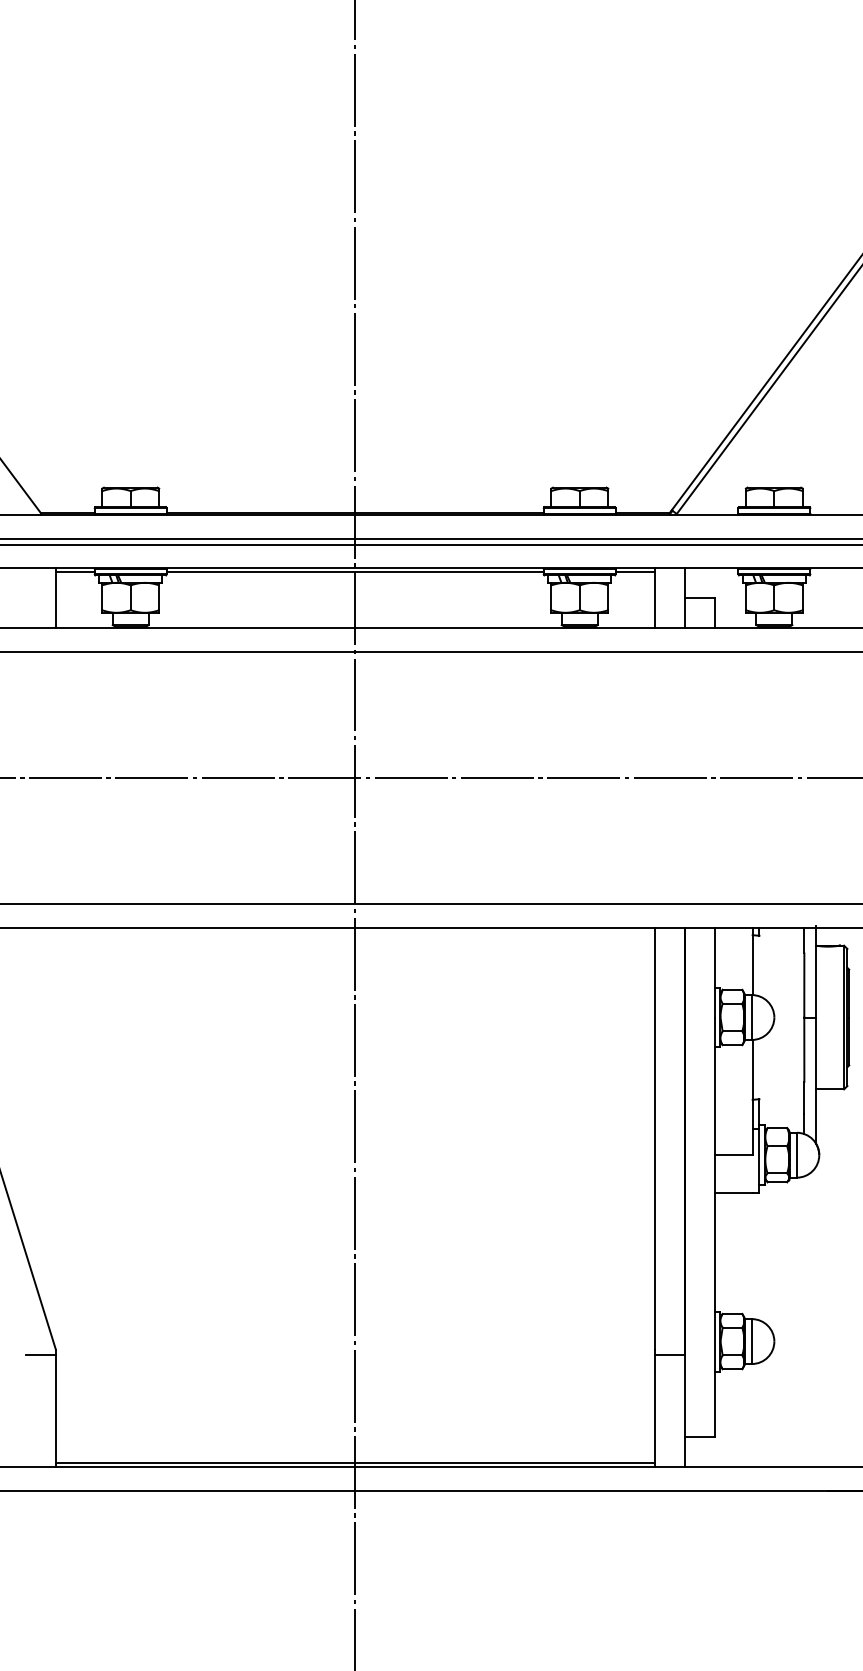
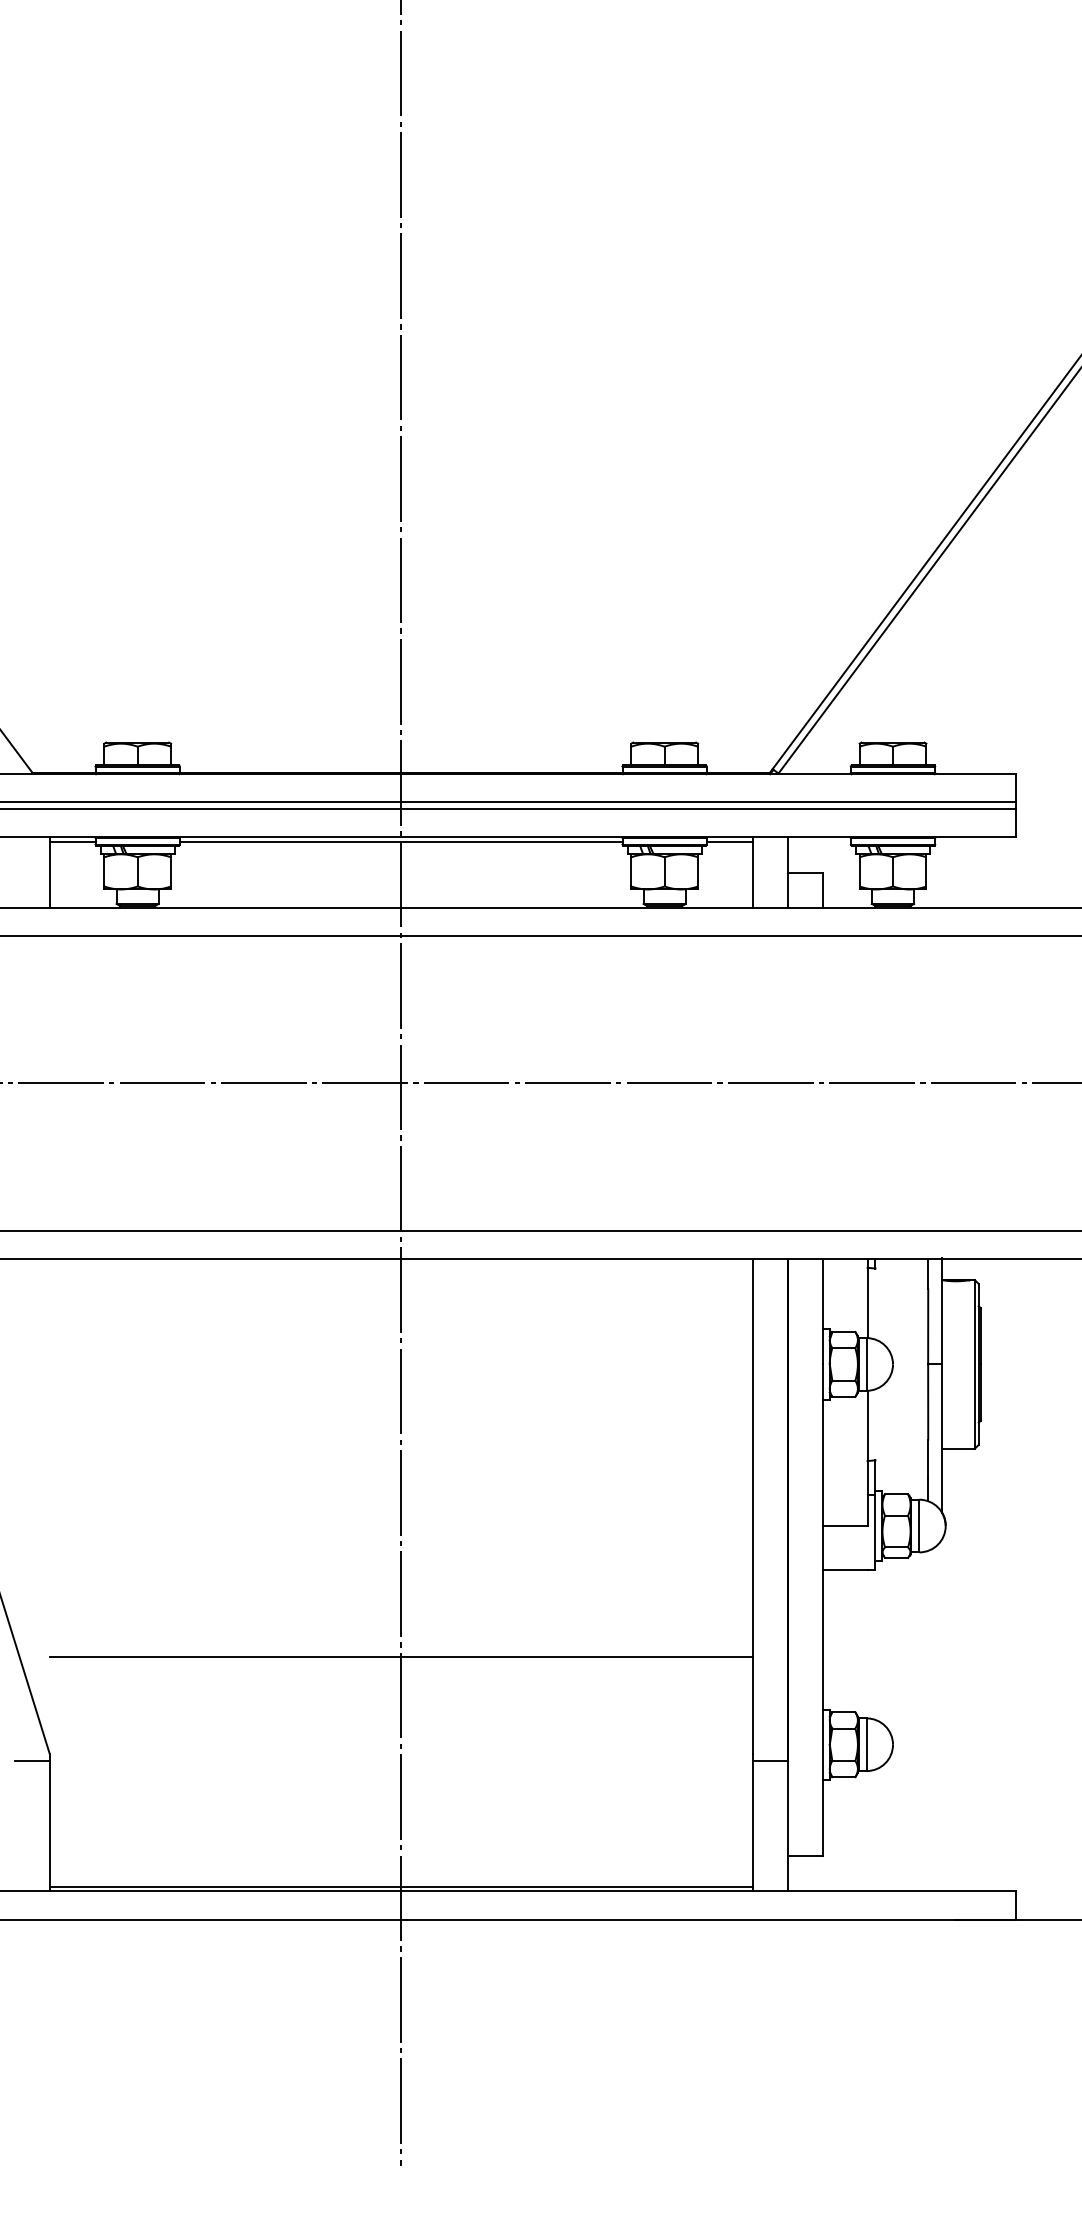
line: (354, 1267) -> (400, 1657), added

